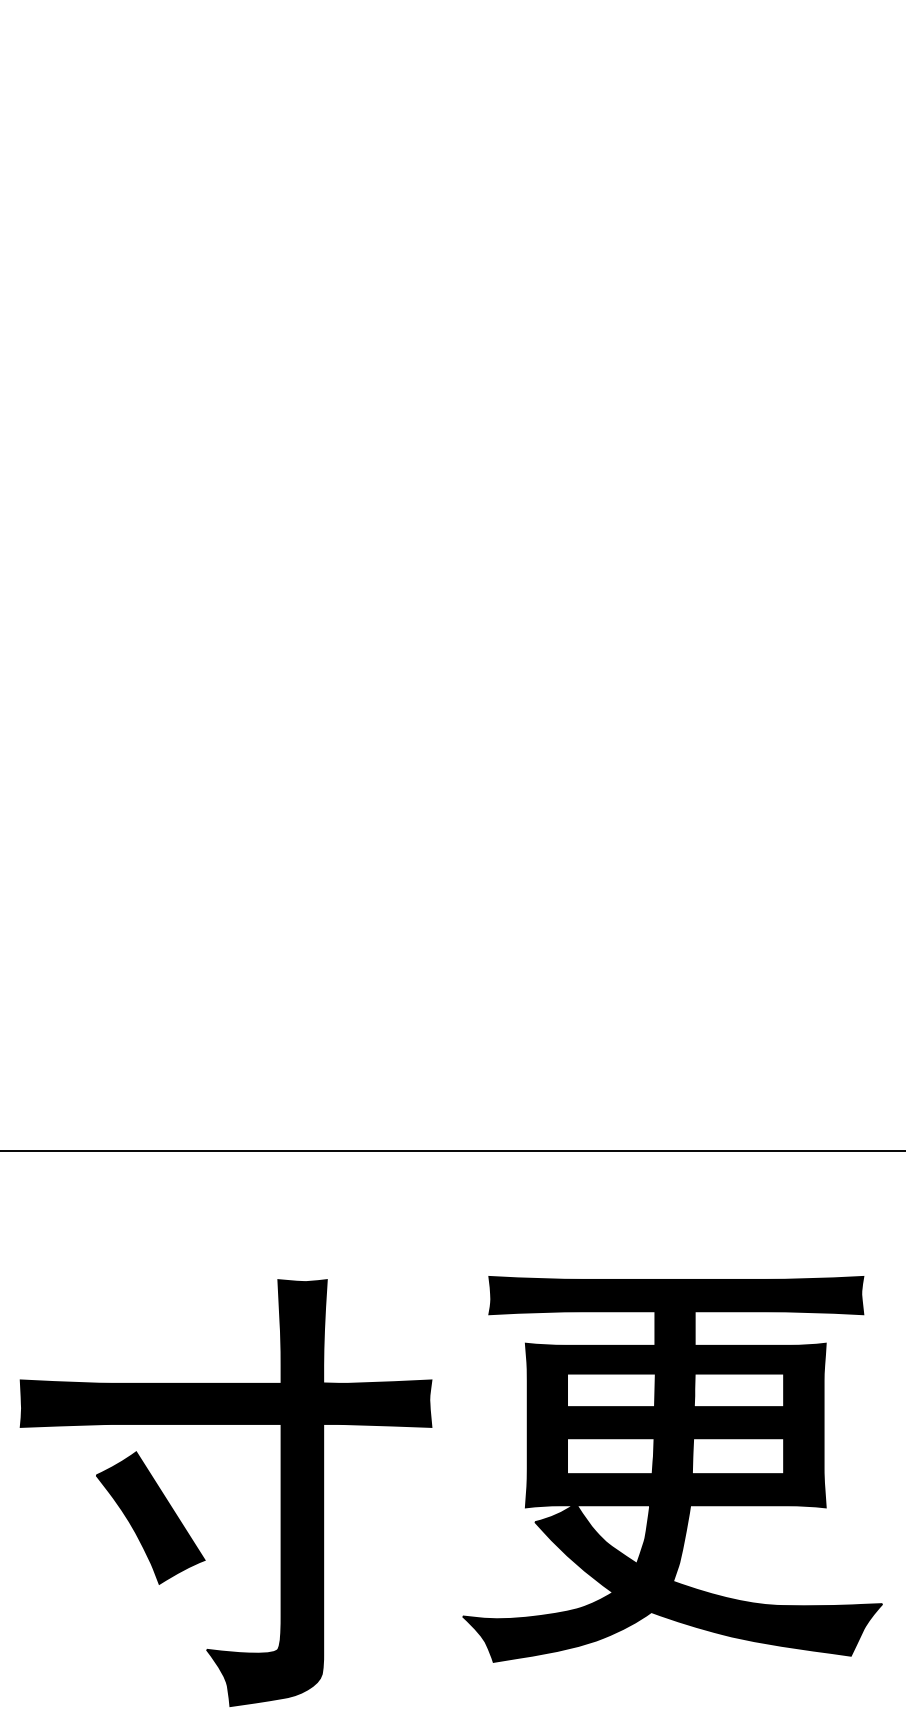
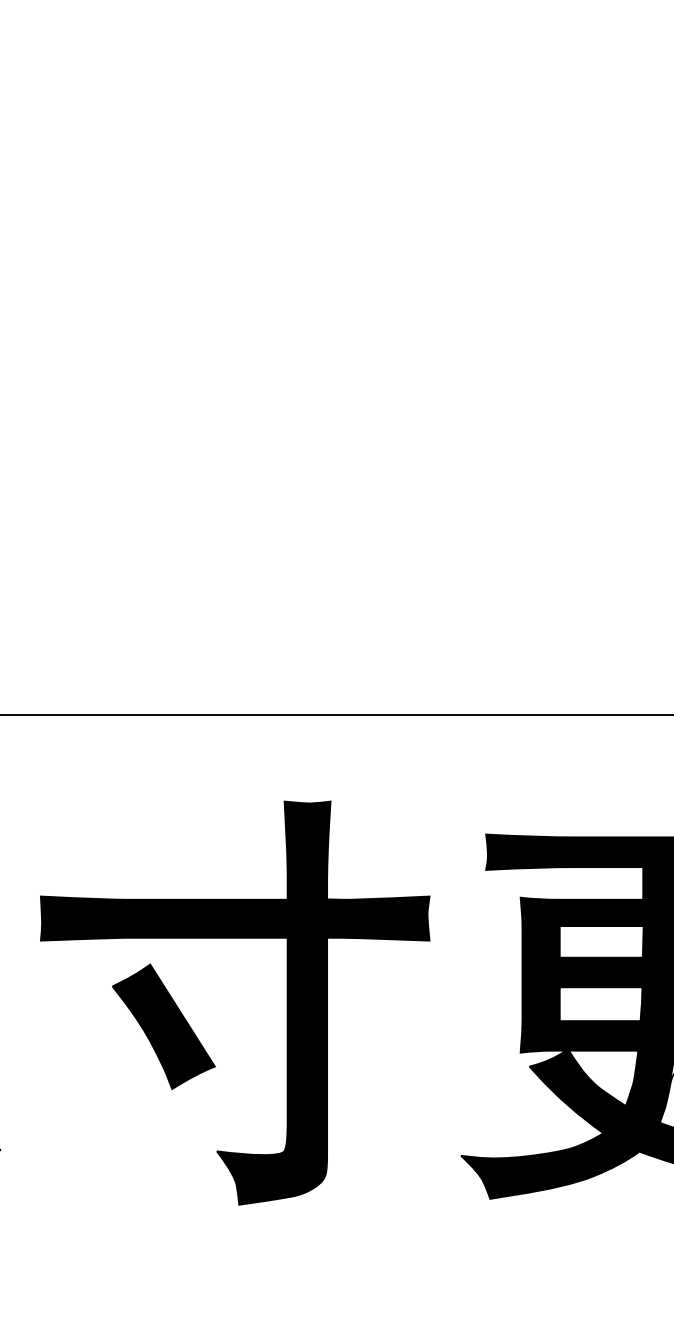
part: (181, 1521) -> (193, 1030), moved

